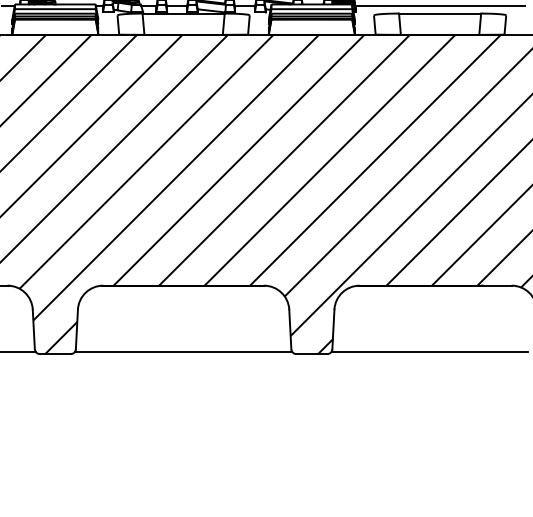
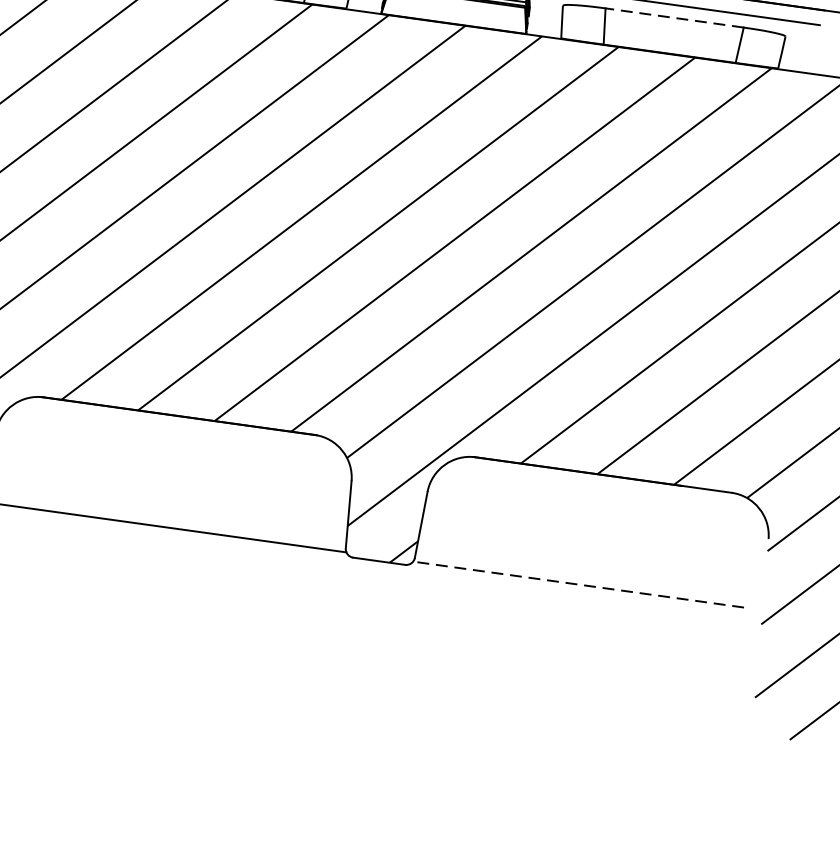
line: (439, 13) -> (673, 17), solid -> dashed
line: (429, 351) -> (577, 584), solid -> dashed

